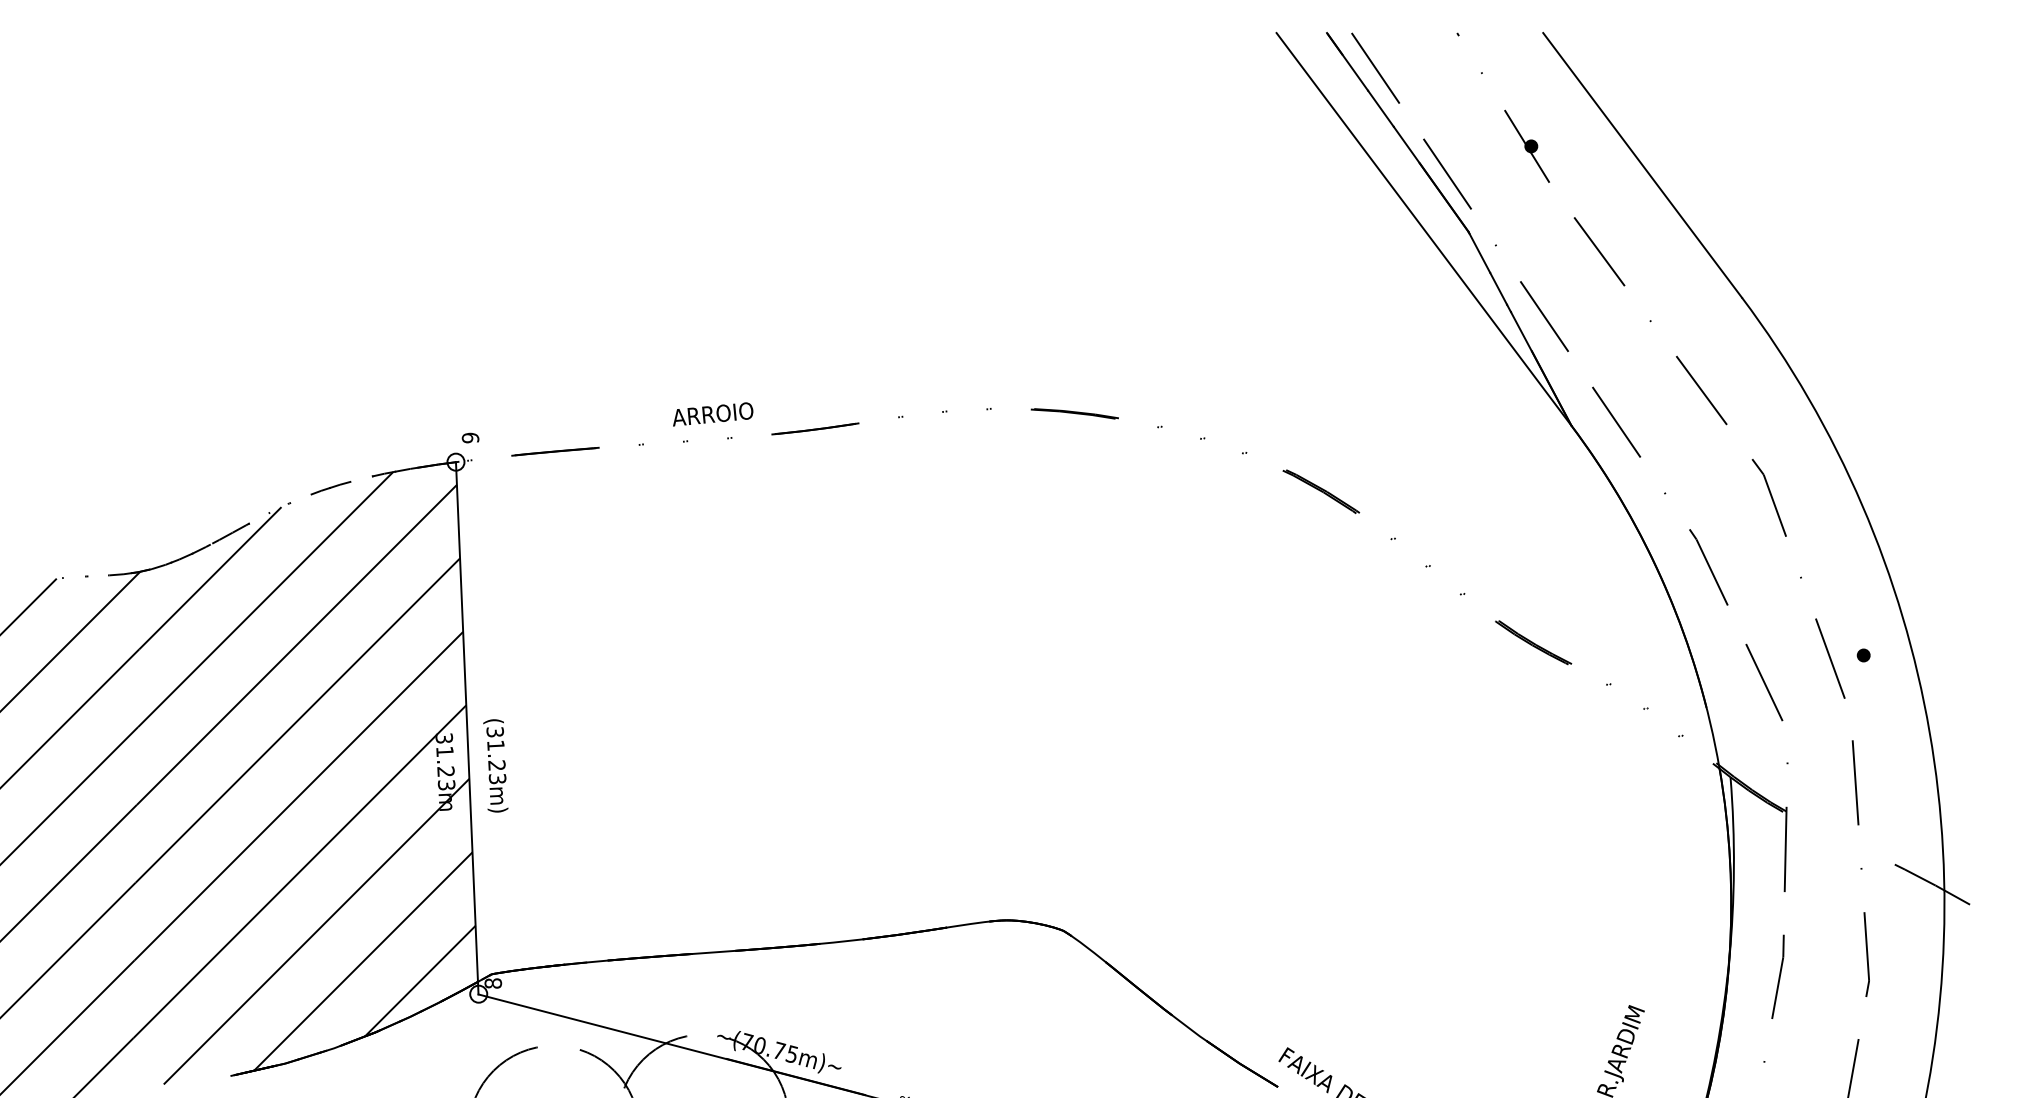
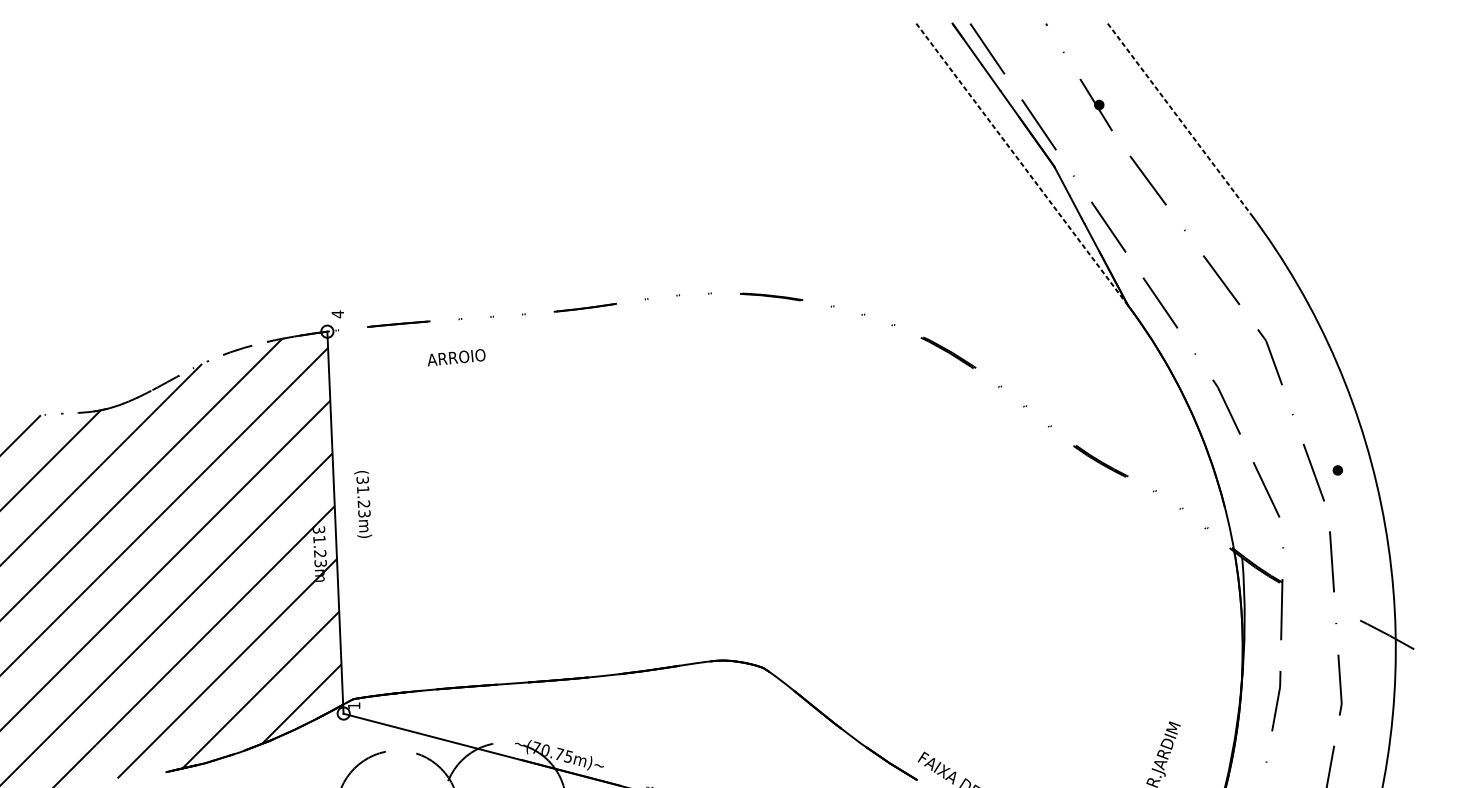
line: (1642, 165) -> (1179, 118), solid -> dashed
line: (1424, 229) -> (1022, 164), solid -> dashed
text: (713, 414) -> (456, 357), moved
text: (470, 437) -> (337, 313), 9 -> 4
text: (495, 765) -> (362, 504), moved
text: (493, 983) -> (354, 705), 8 -> 1

